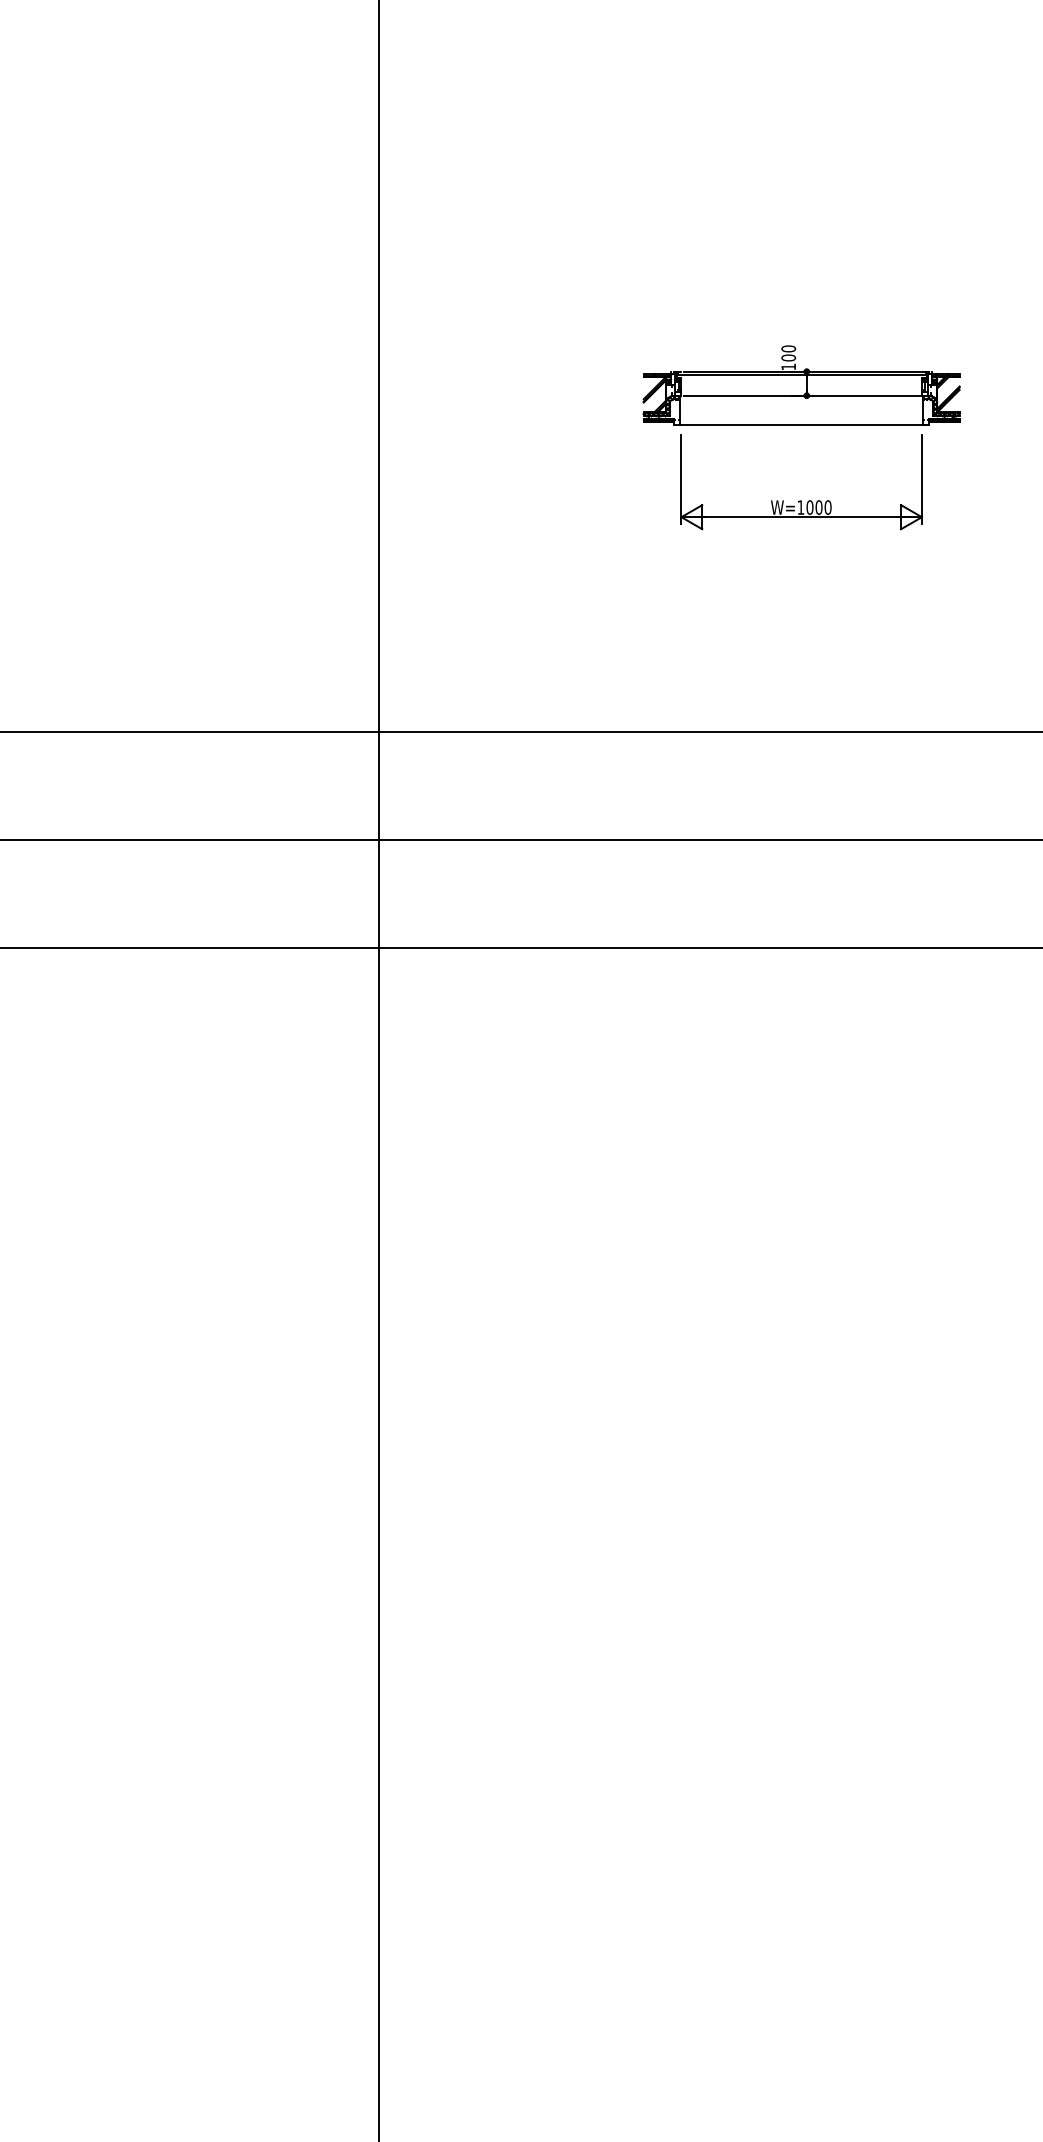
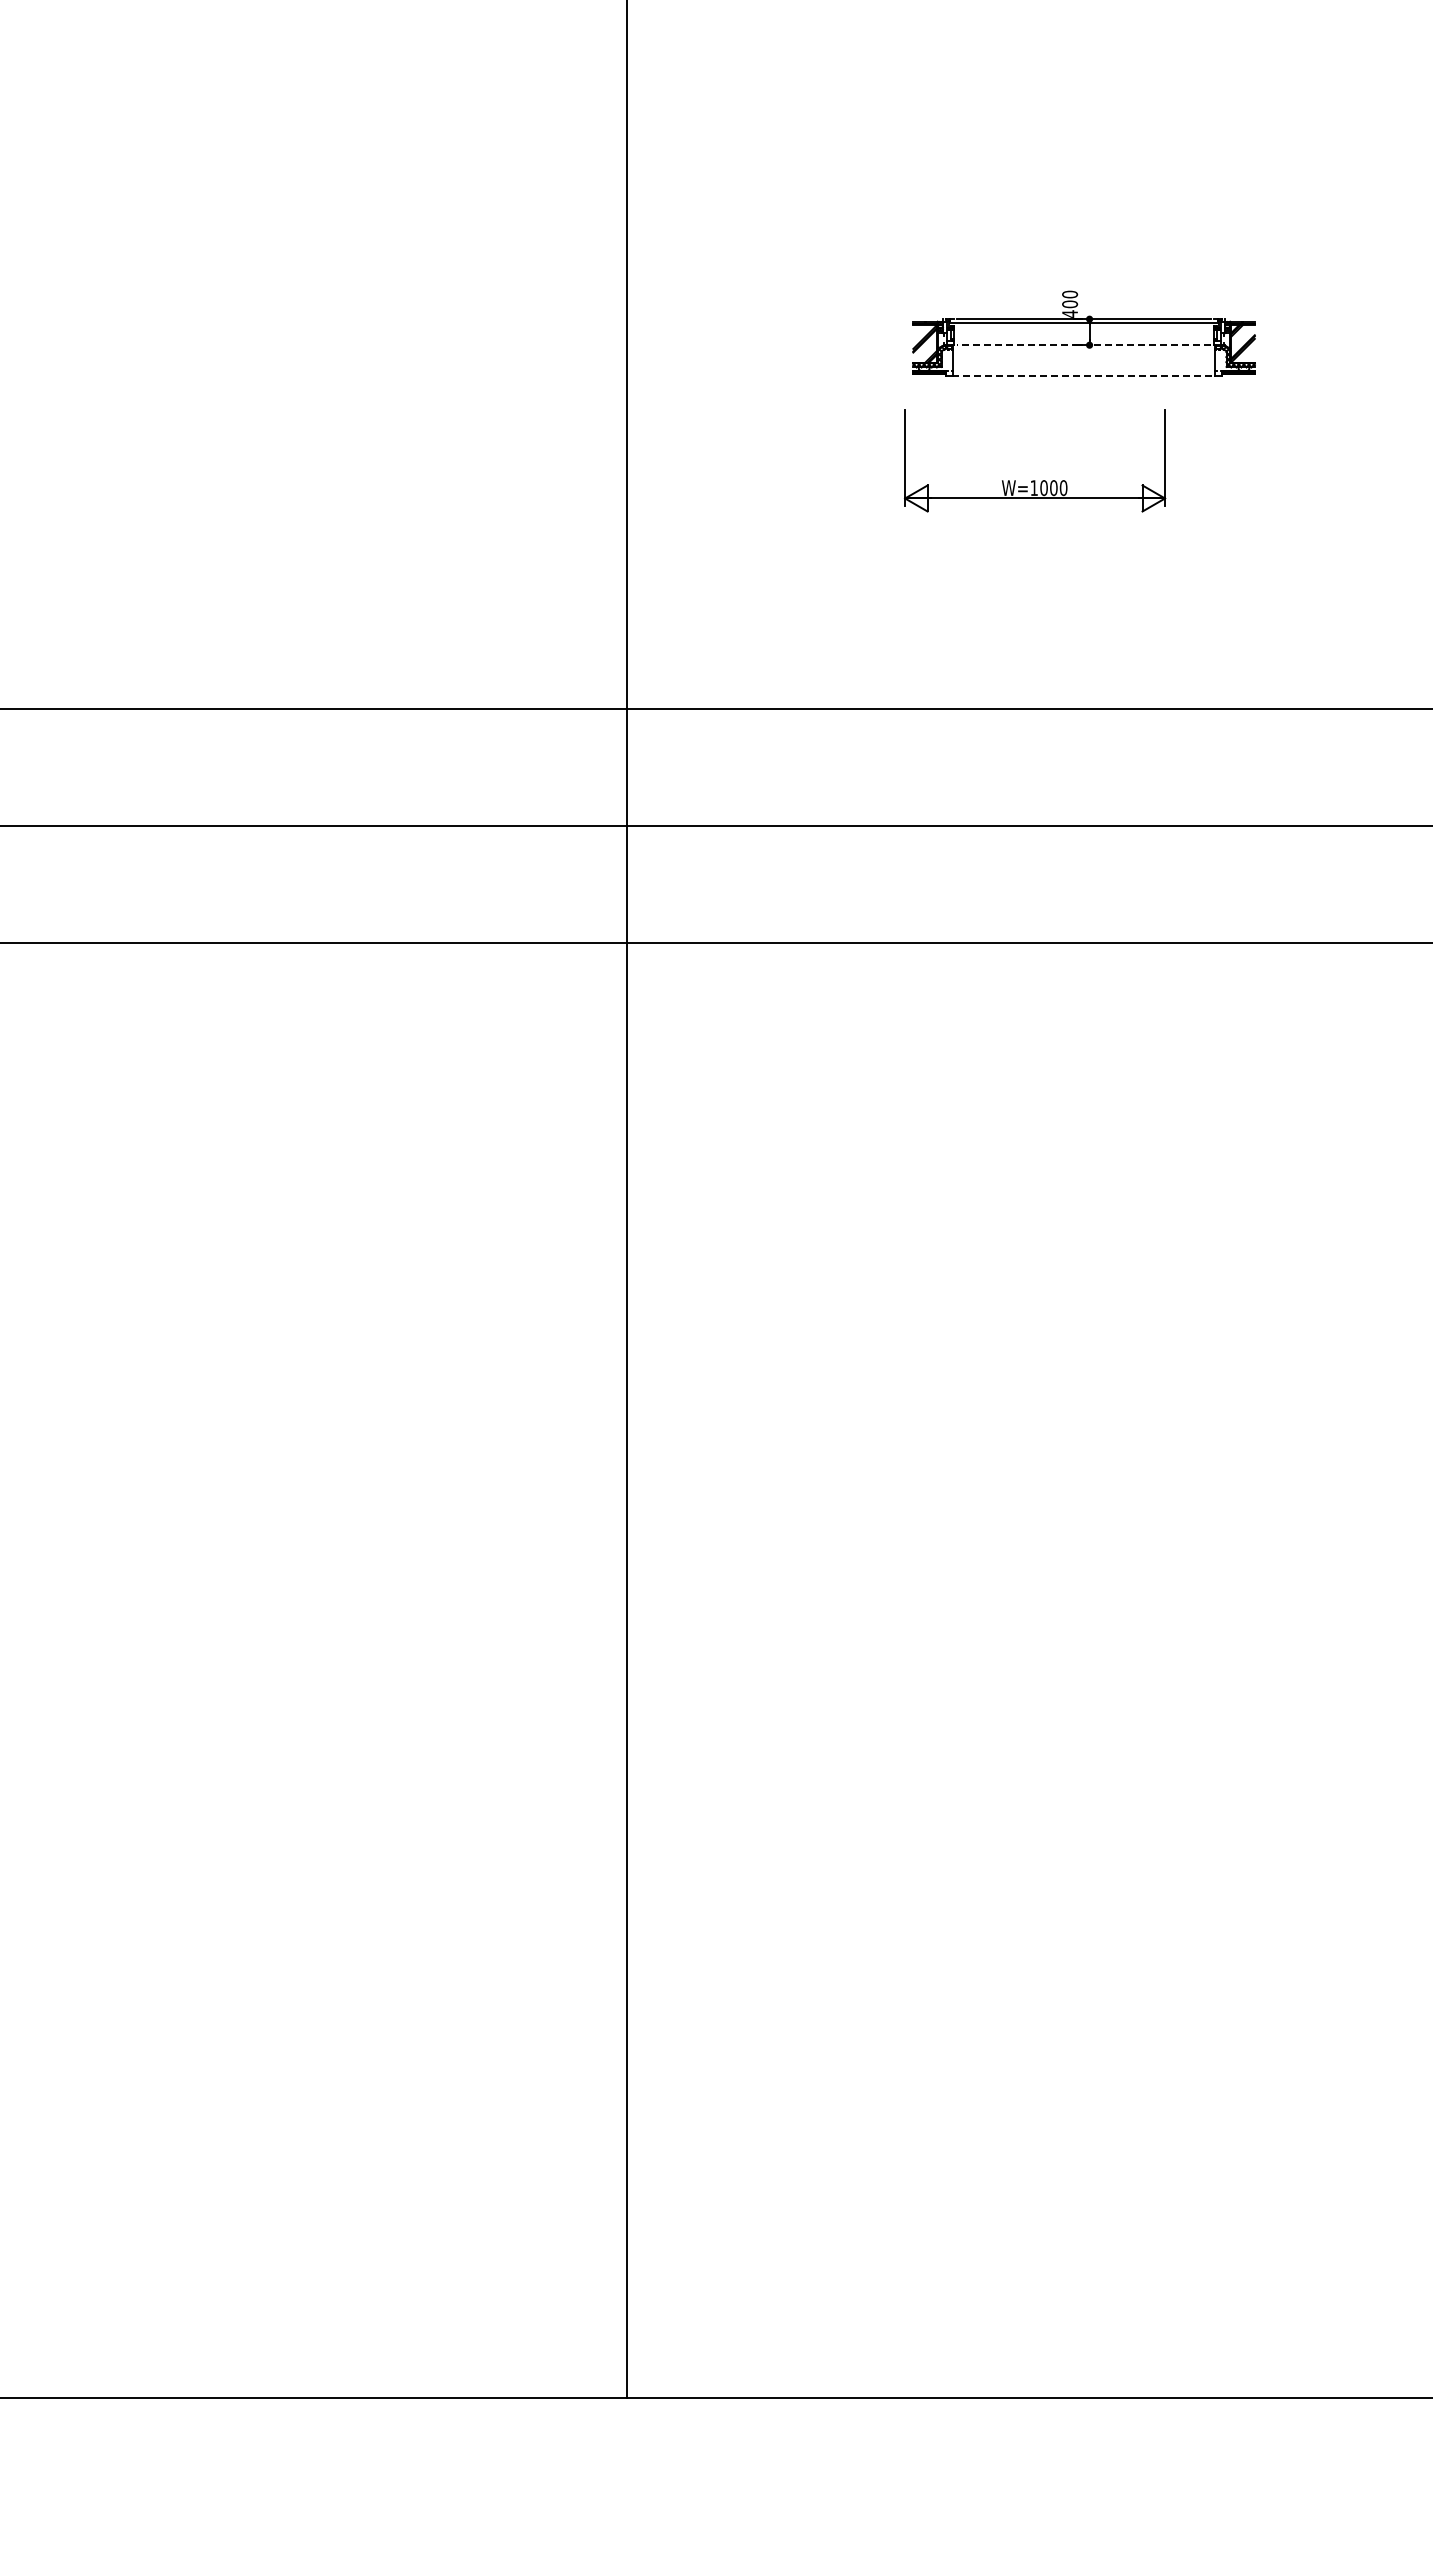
text: (788, 366) -> (1069, 313), 100 -> 400
line: (801, 396) -> (1083, 345), solid -> dashed
line: (802, 424) -> (1084, 376), solid -> dashed
part: (802, 500) -> (1035, 480), moved

